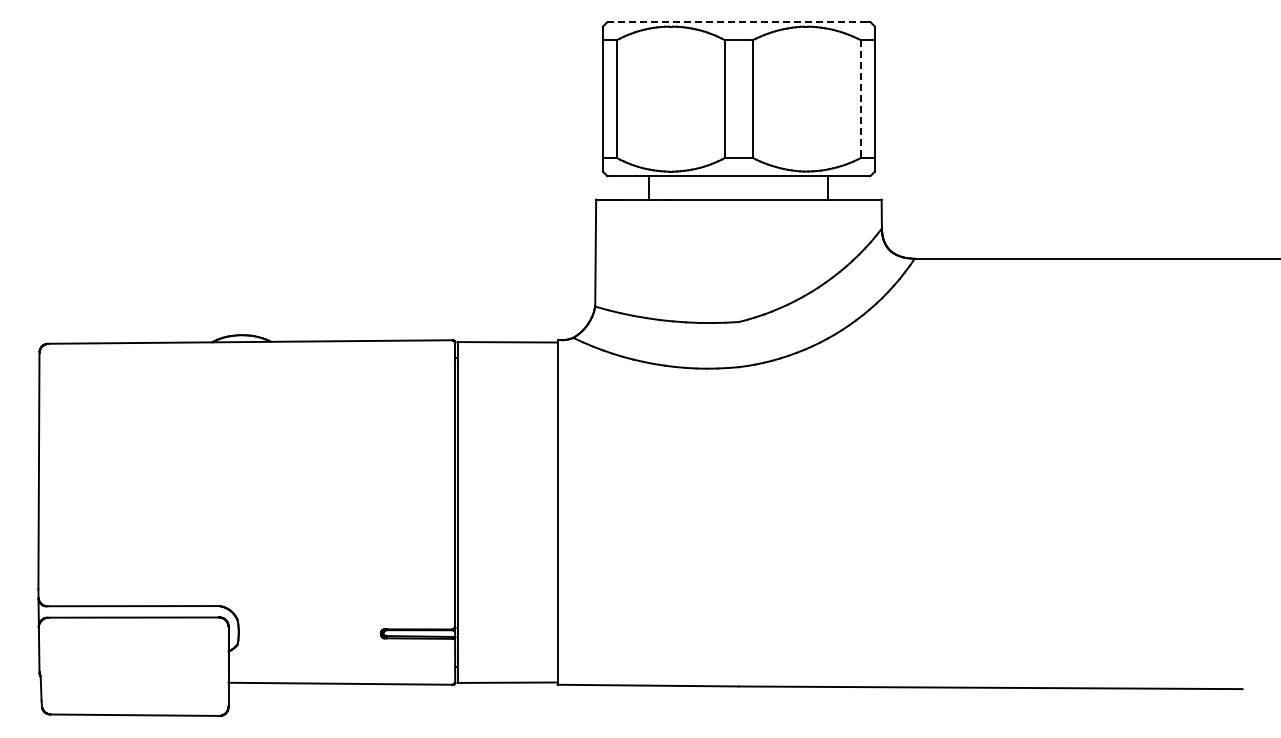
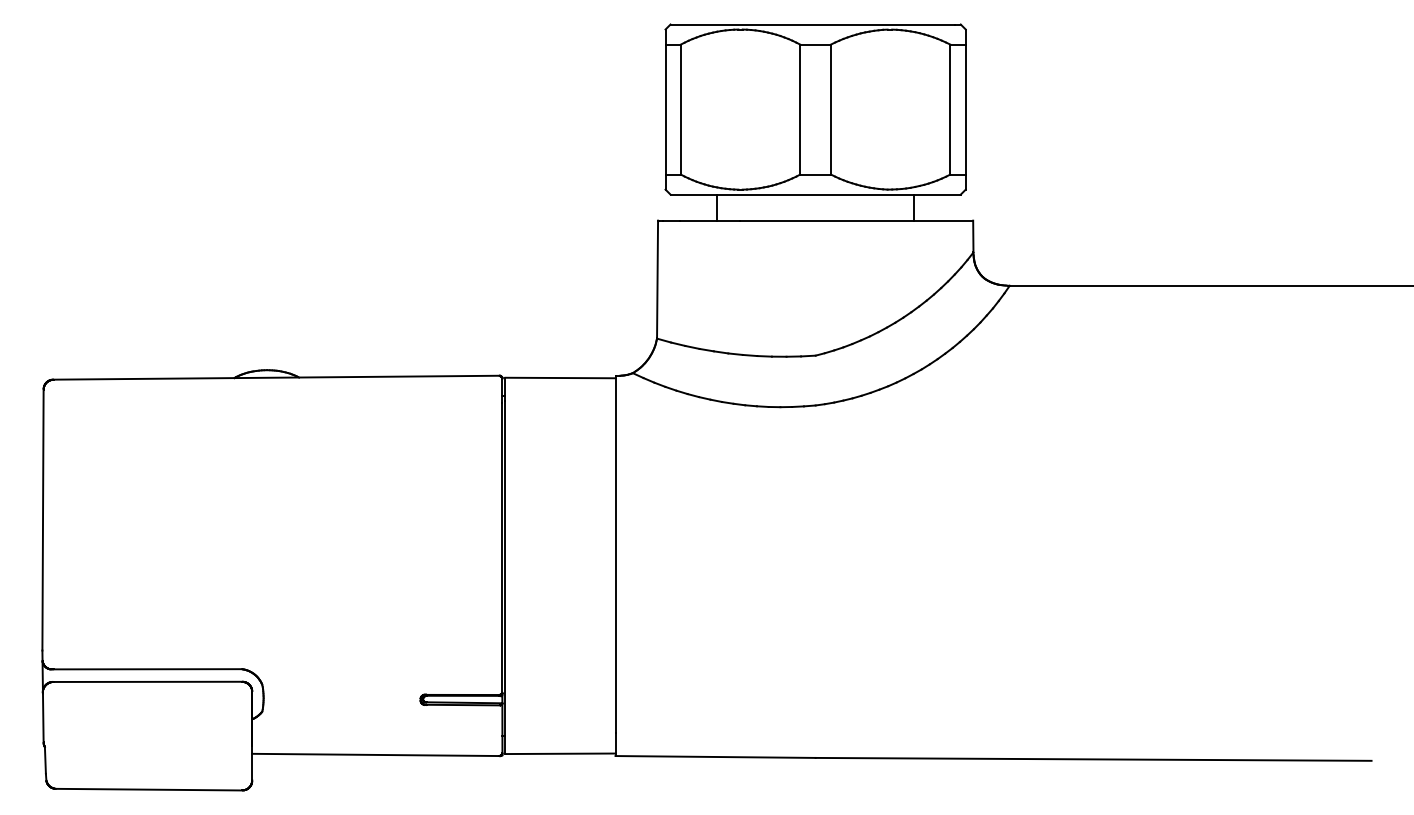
line: (736, 22) -> (812, 25), dashed -> solid
line: (860, 99) -> (949, 110), dashed -> solid

